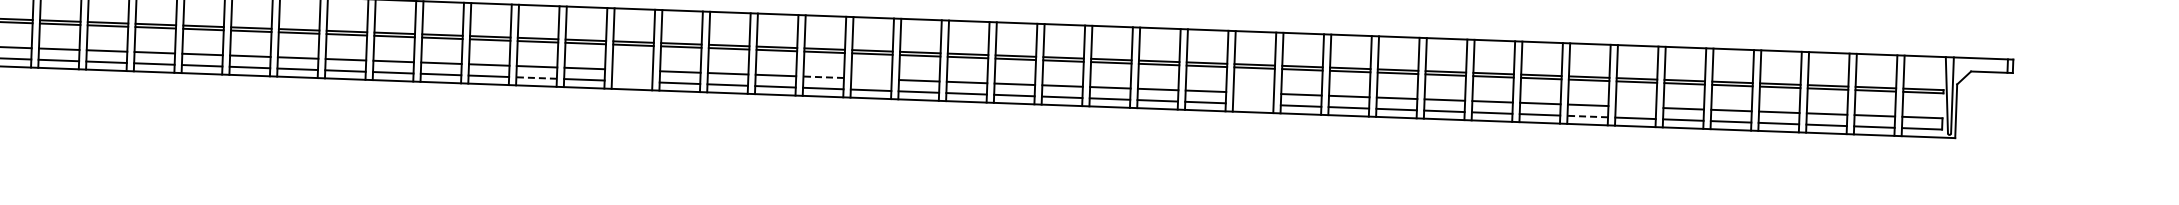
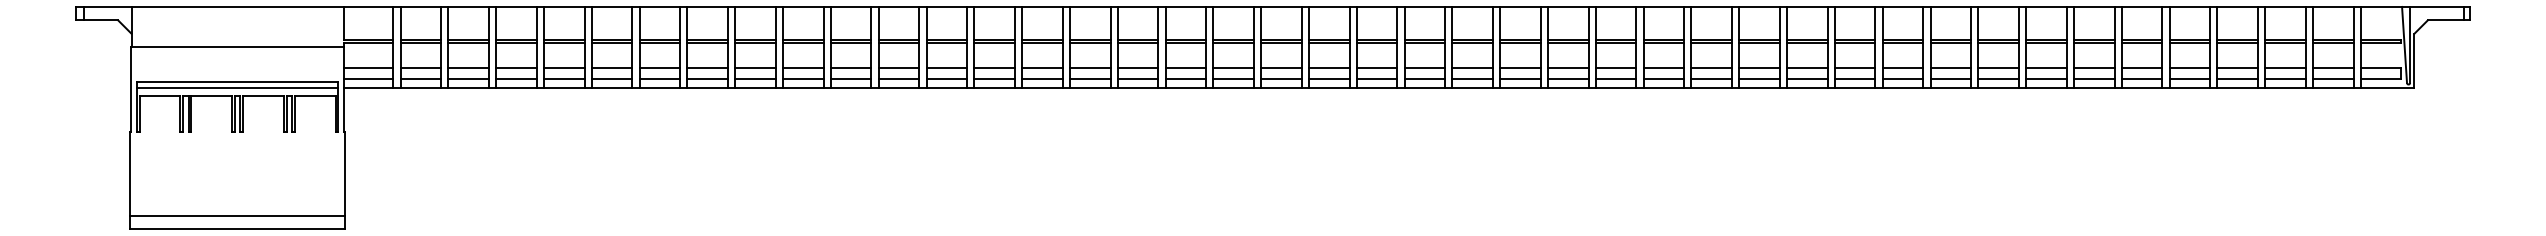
line: (631, 70) -> (1089, 68), added
line: (822, 77) -> (1280, 68), dashed -> solid
line: (536, 78) -> (994, 79), dashed -> solid
line: (870, 79) -> (1328, 68), added
line: (631, 81) -> (1089, 79), added
line: (1253, 93) -> (1711, 68), added
line: (1253, 104) -> (1711, 79), added
line: (1635, 107) -> (2093, 68), added
line: (1586, 116) -> (2045, 79), dashed -> solid

